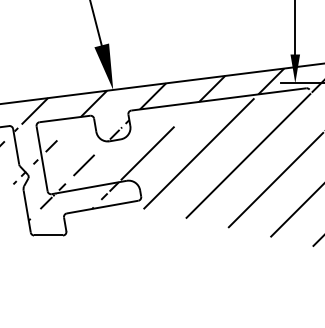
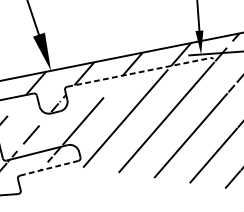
line: (219, 99) -> (139, 72), solid -> dashed
line: (103, 207) -> (49, 168), solid -> dashed

